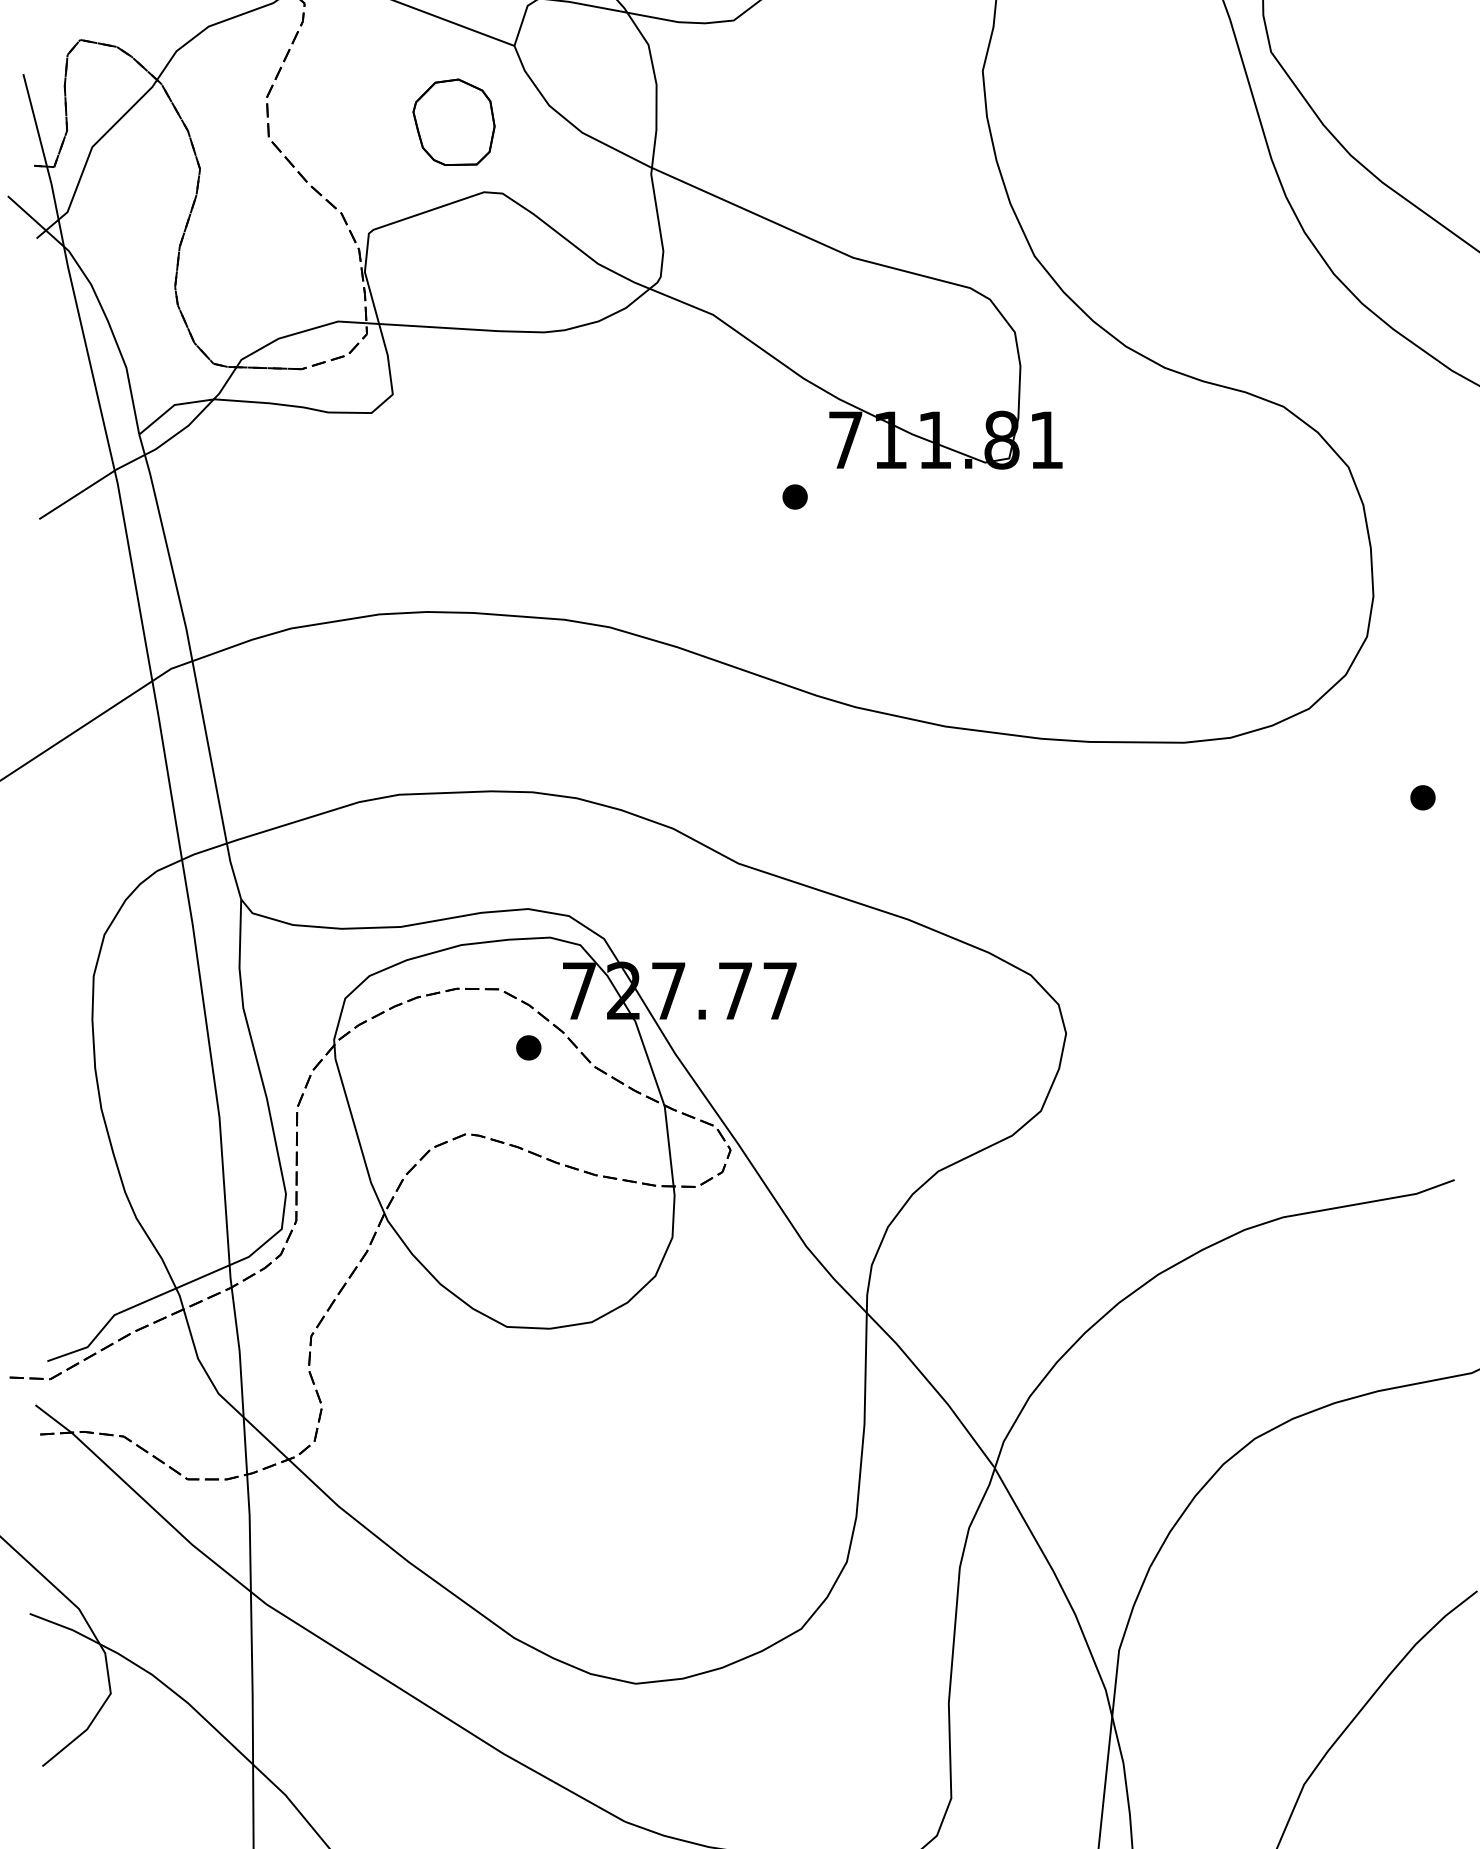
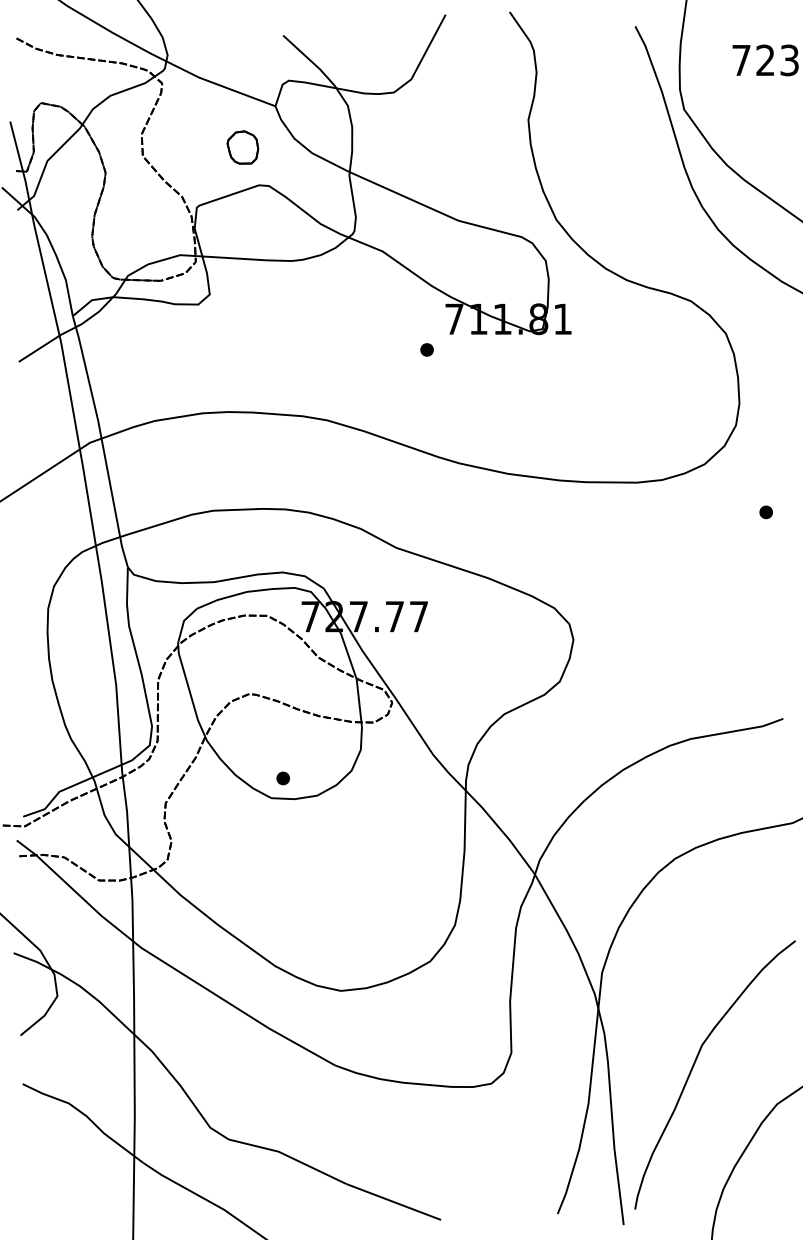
part: (453, 122) -> (242, 147), size x0.7
part: (527, 1047) -> (282, 778), moved

